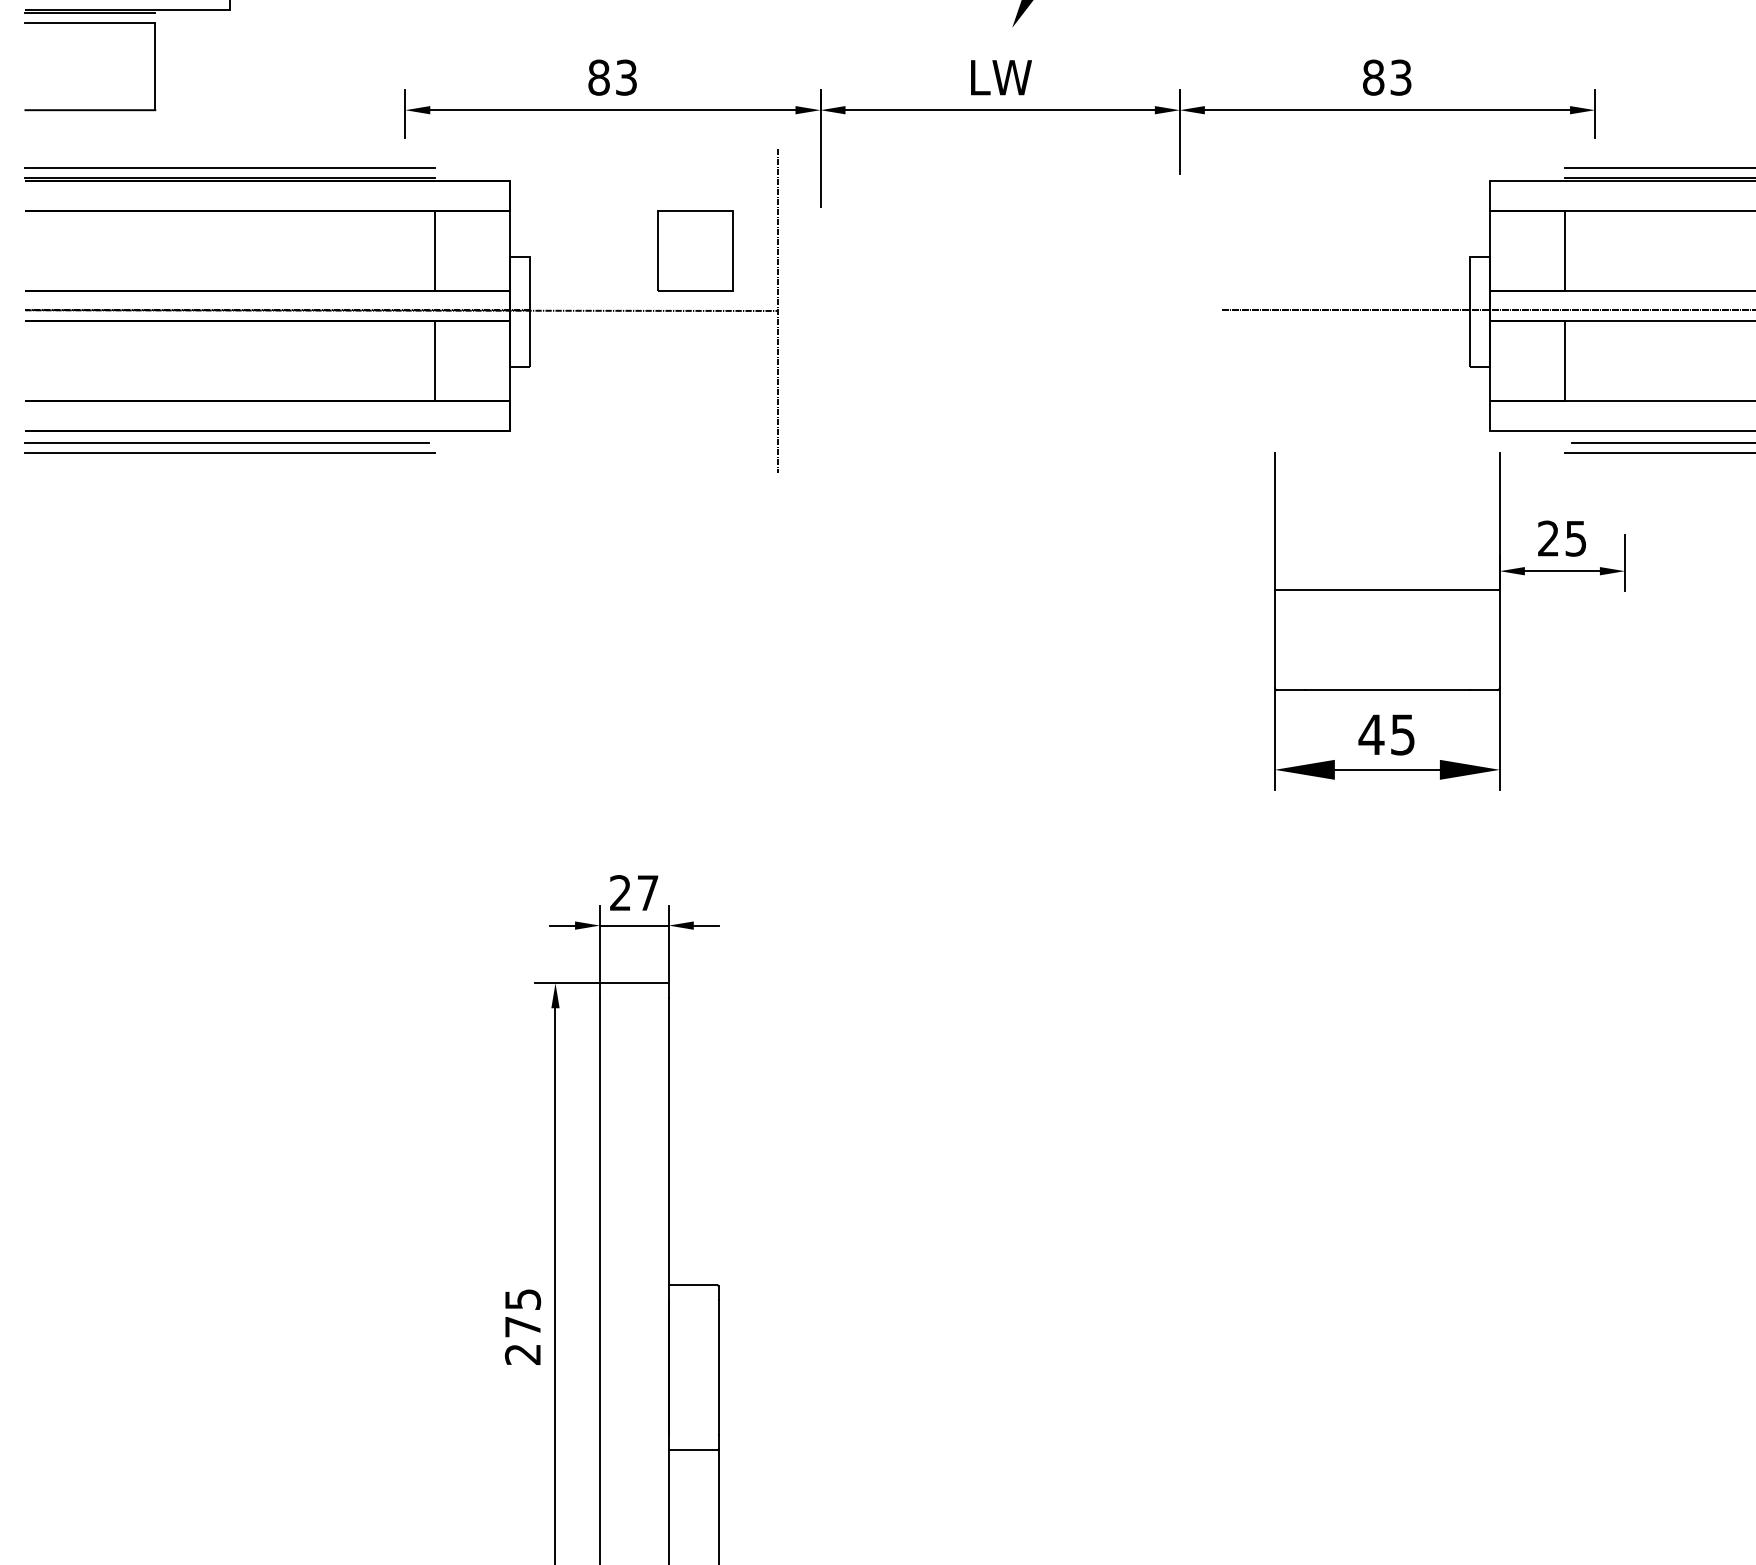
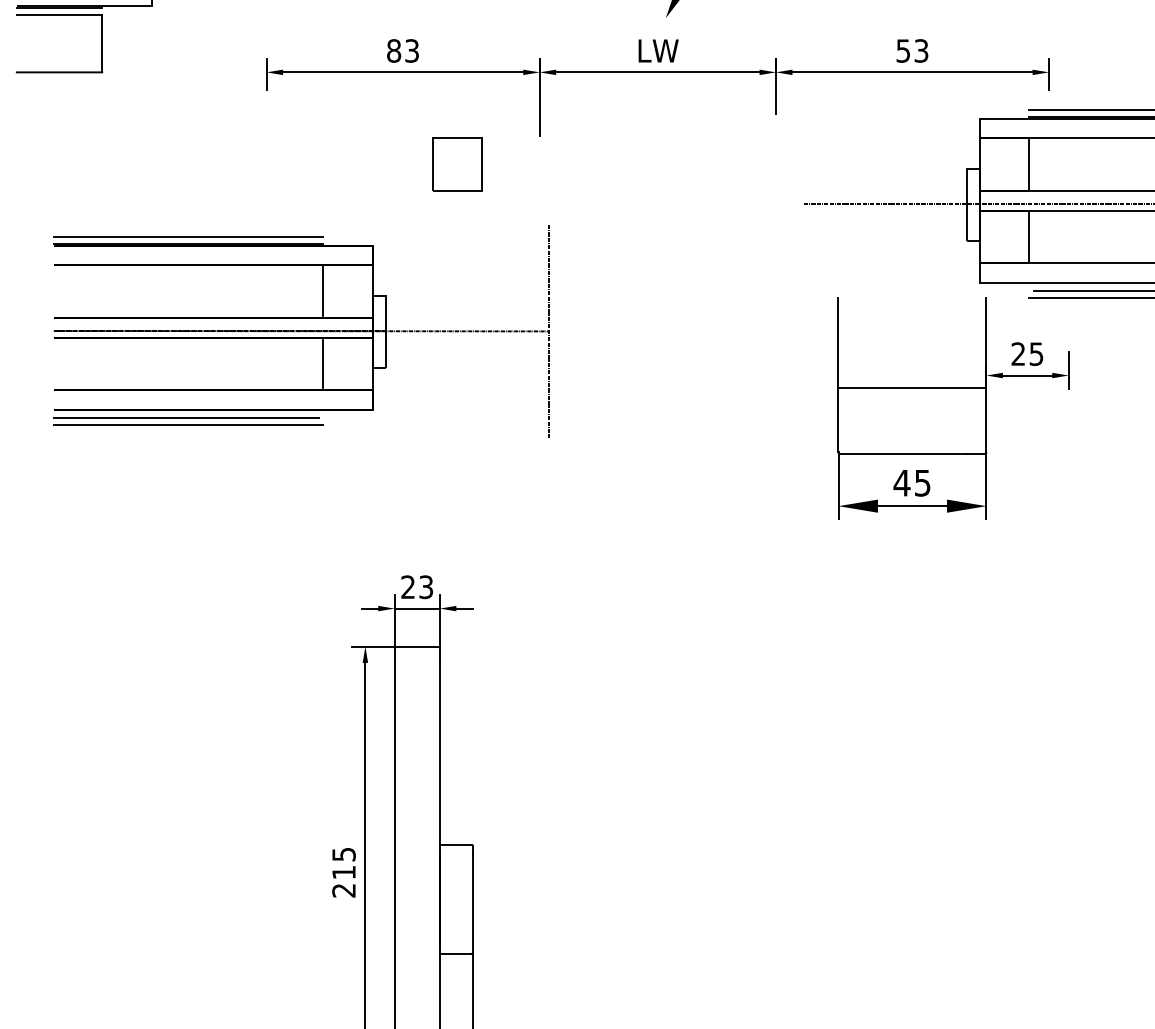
text: (1373, 76) -> (903, 50), 83 -> 53
part: (402, 311) -> (301, 331), moved
text: (646, 893) -> (425, 587), 27 -> 23
text: (522, 1326) -> (343, 872), 275 -> 215

